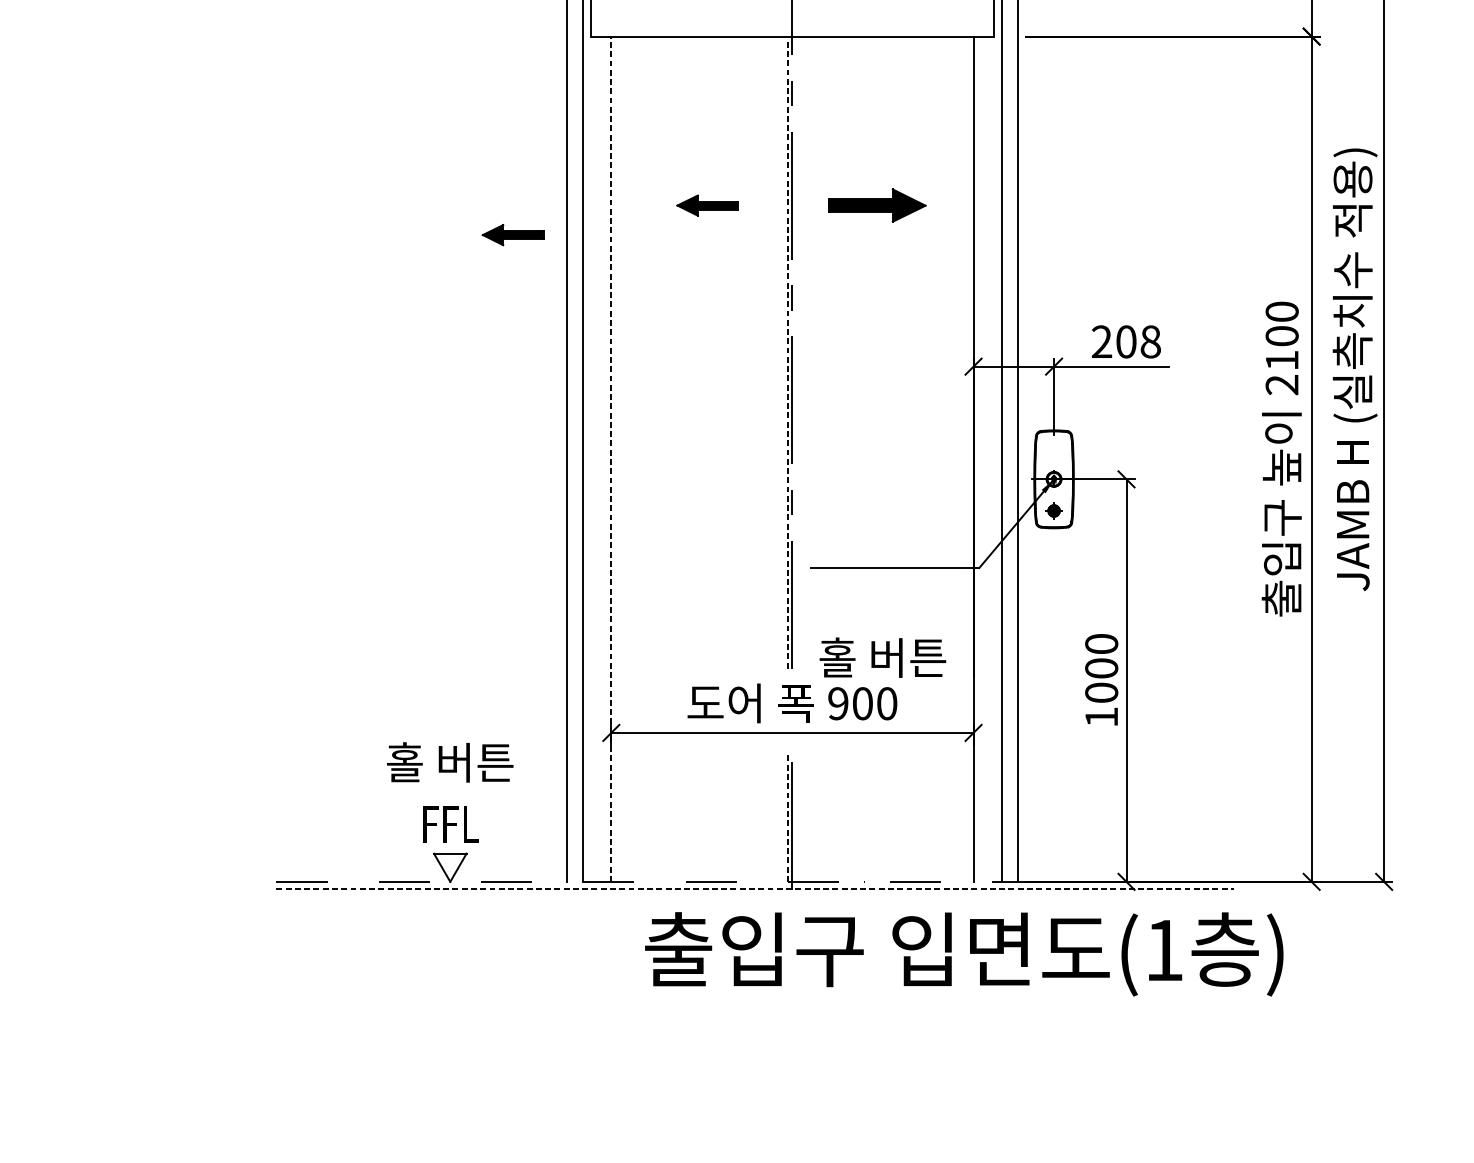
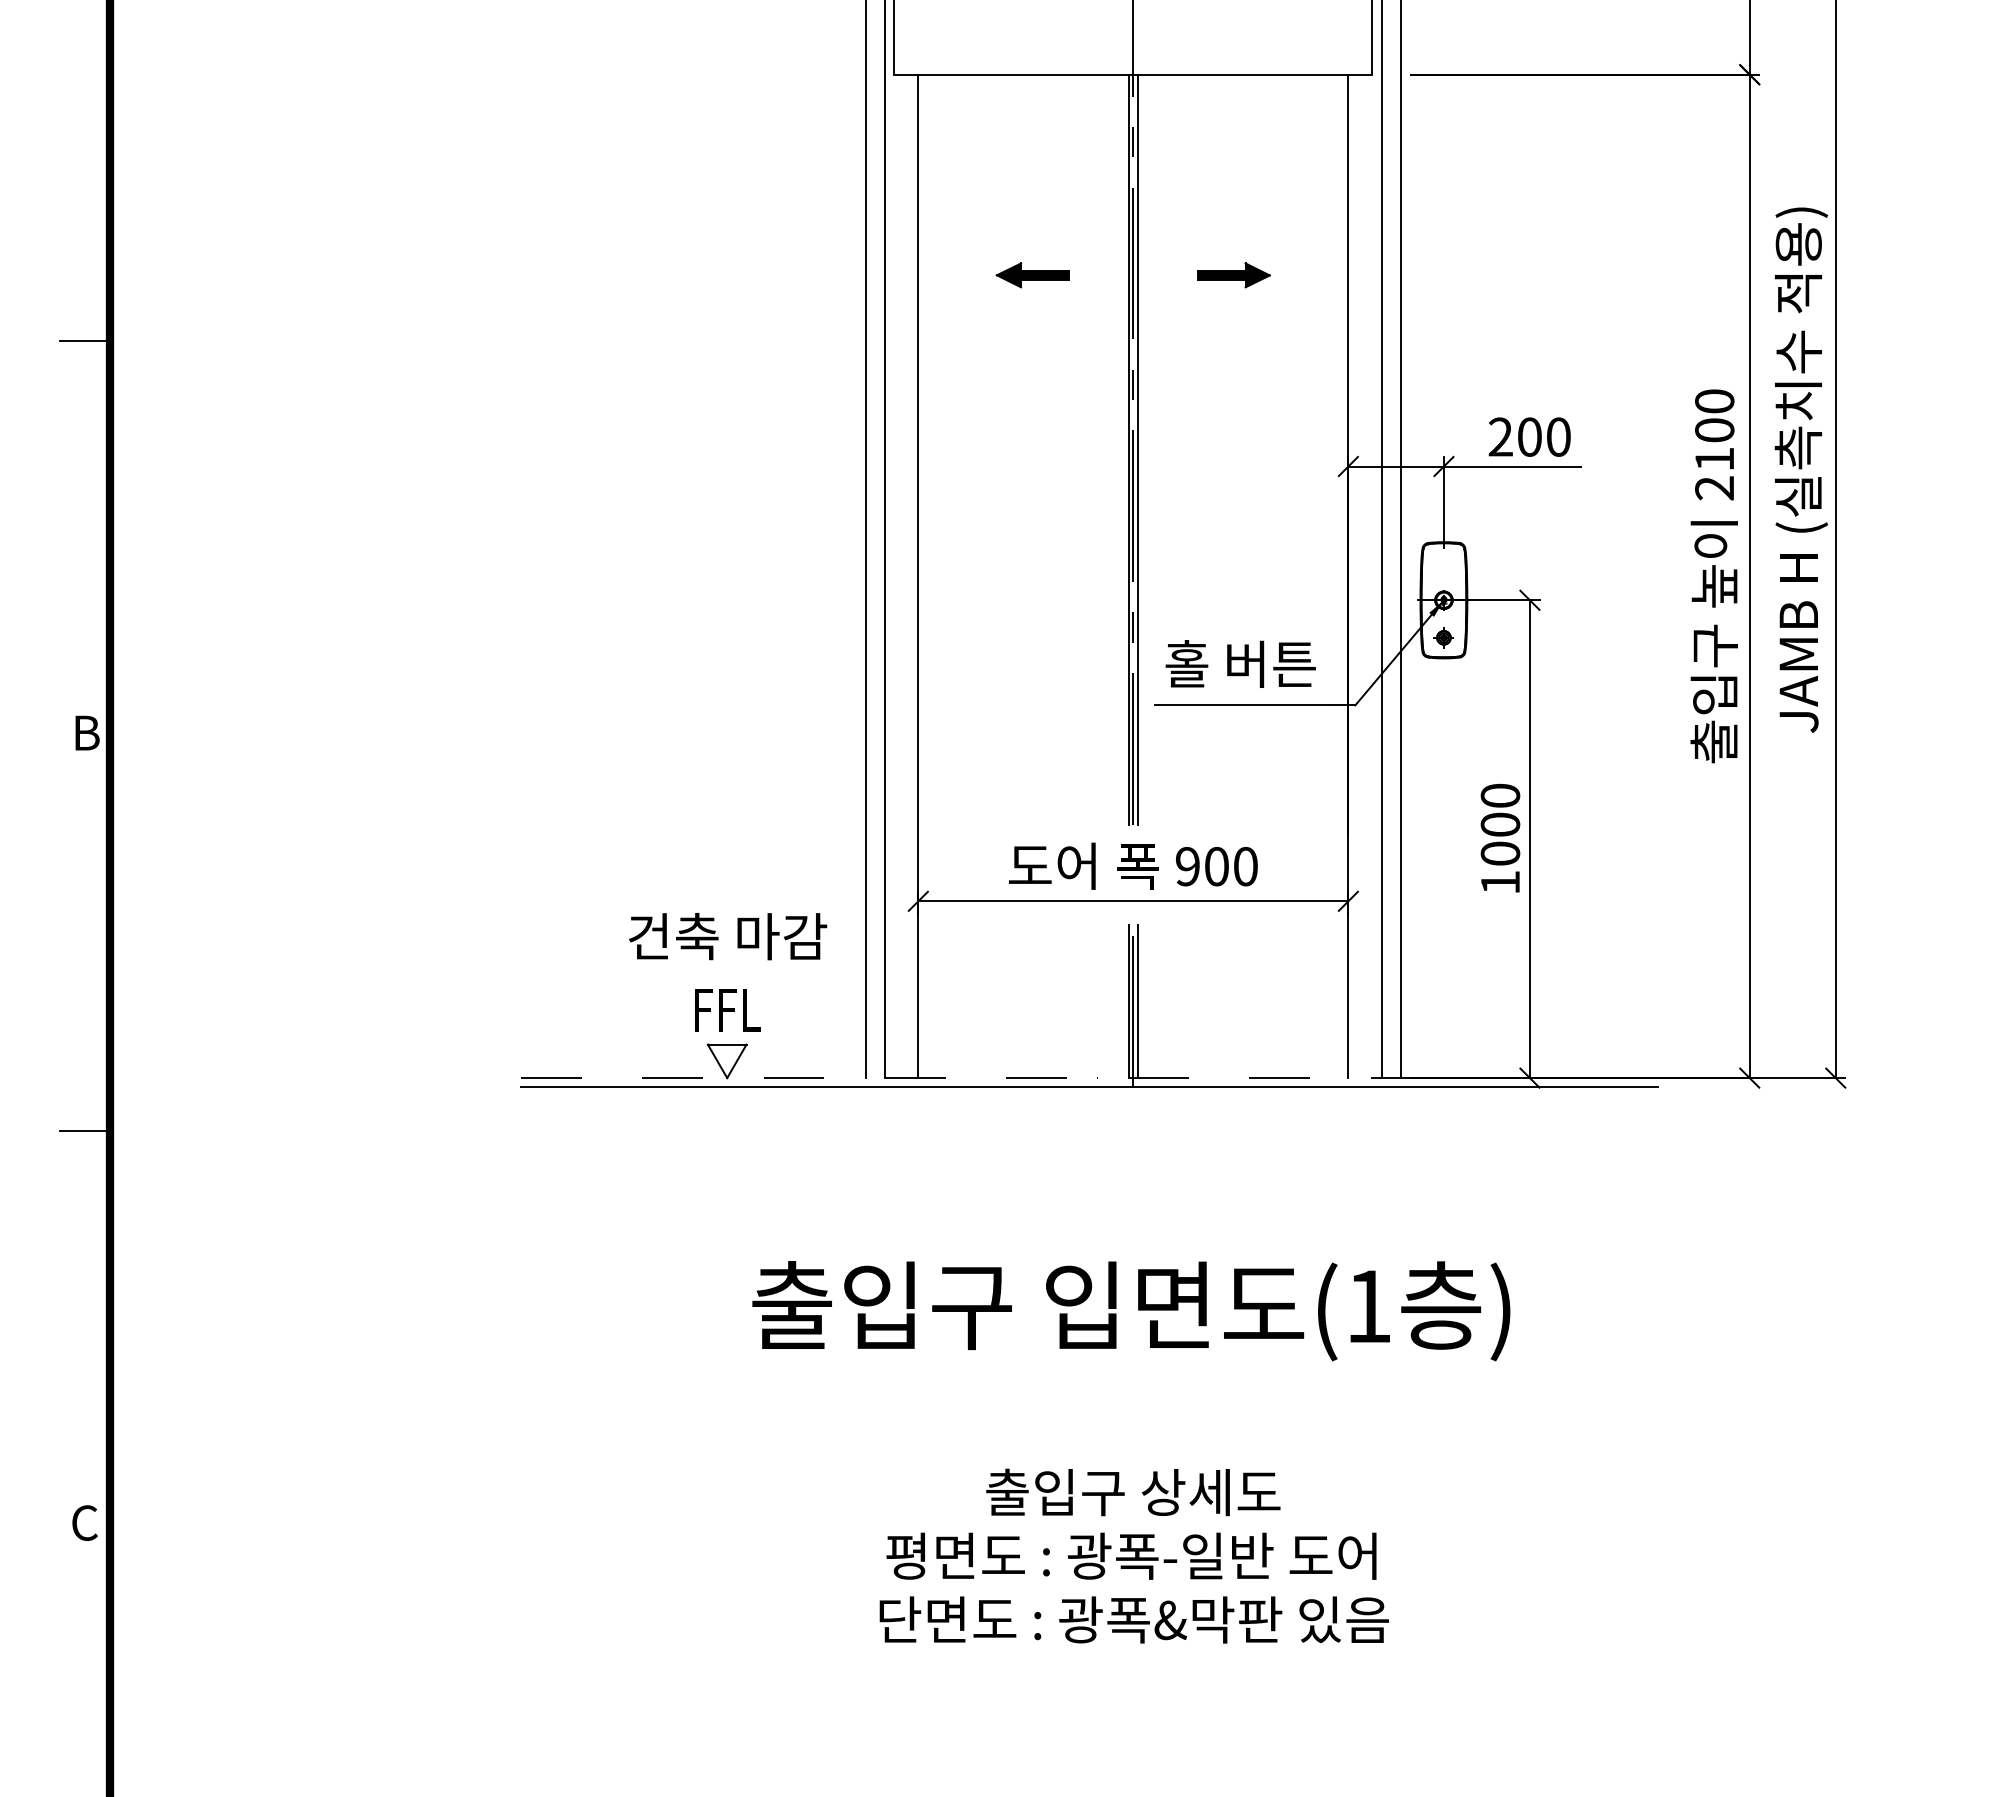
part: (876, 205) -> (1233, 275), size x0.62
part: (512, 235) -> (801, 310), removed
text: (1150, 341) -> (1558, 436), 208 -> 200
line: (788, 352) -> (1128, 449), dashed -> solid
line: (796, 352) -> (1138, 449), added
line: (611, 459) -> (918, 576), dashed -> solid
text: (882, 657) -> (1240, 663), moved
text: (451, 762) -> (728, 936), 홀 버튼 -> 건축 마감
line: (788, 817) -> (1128, 1001), dashed -> solid
line: (796, 817) -> (1138, 1001), added
line: (755, 888) -> (1089, 1086), dashed -> solid
text: (964, 954) -> (1131, 1311), moved

